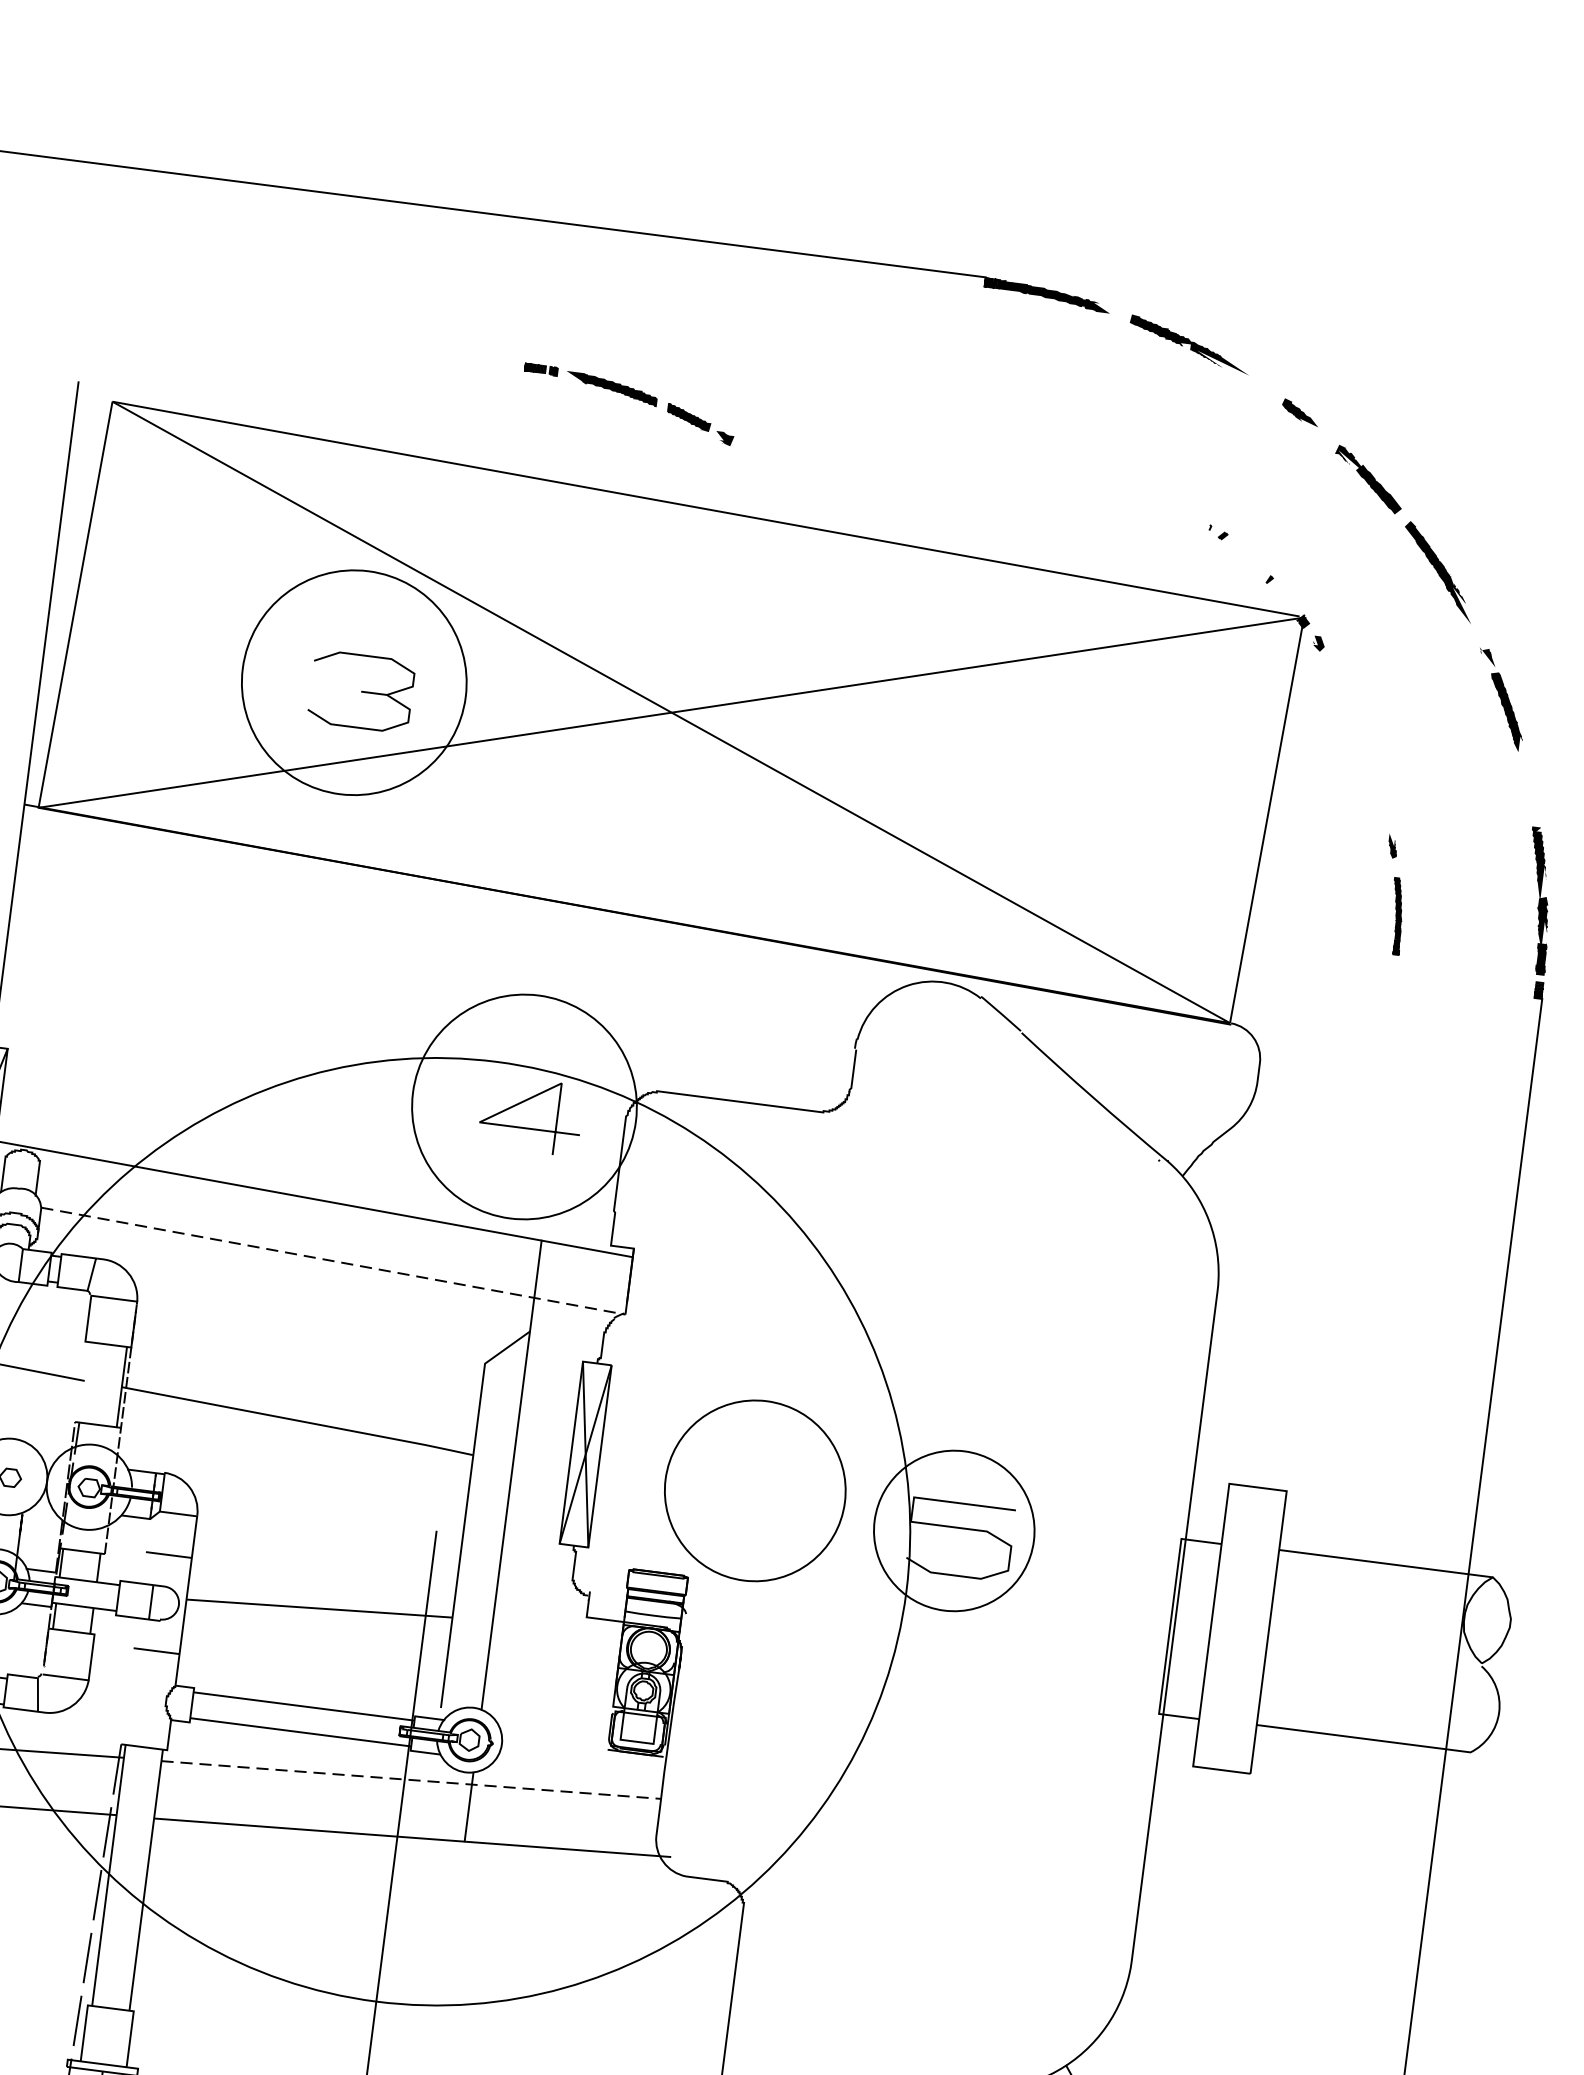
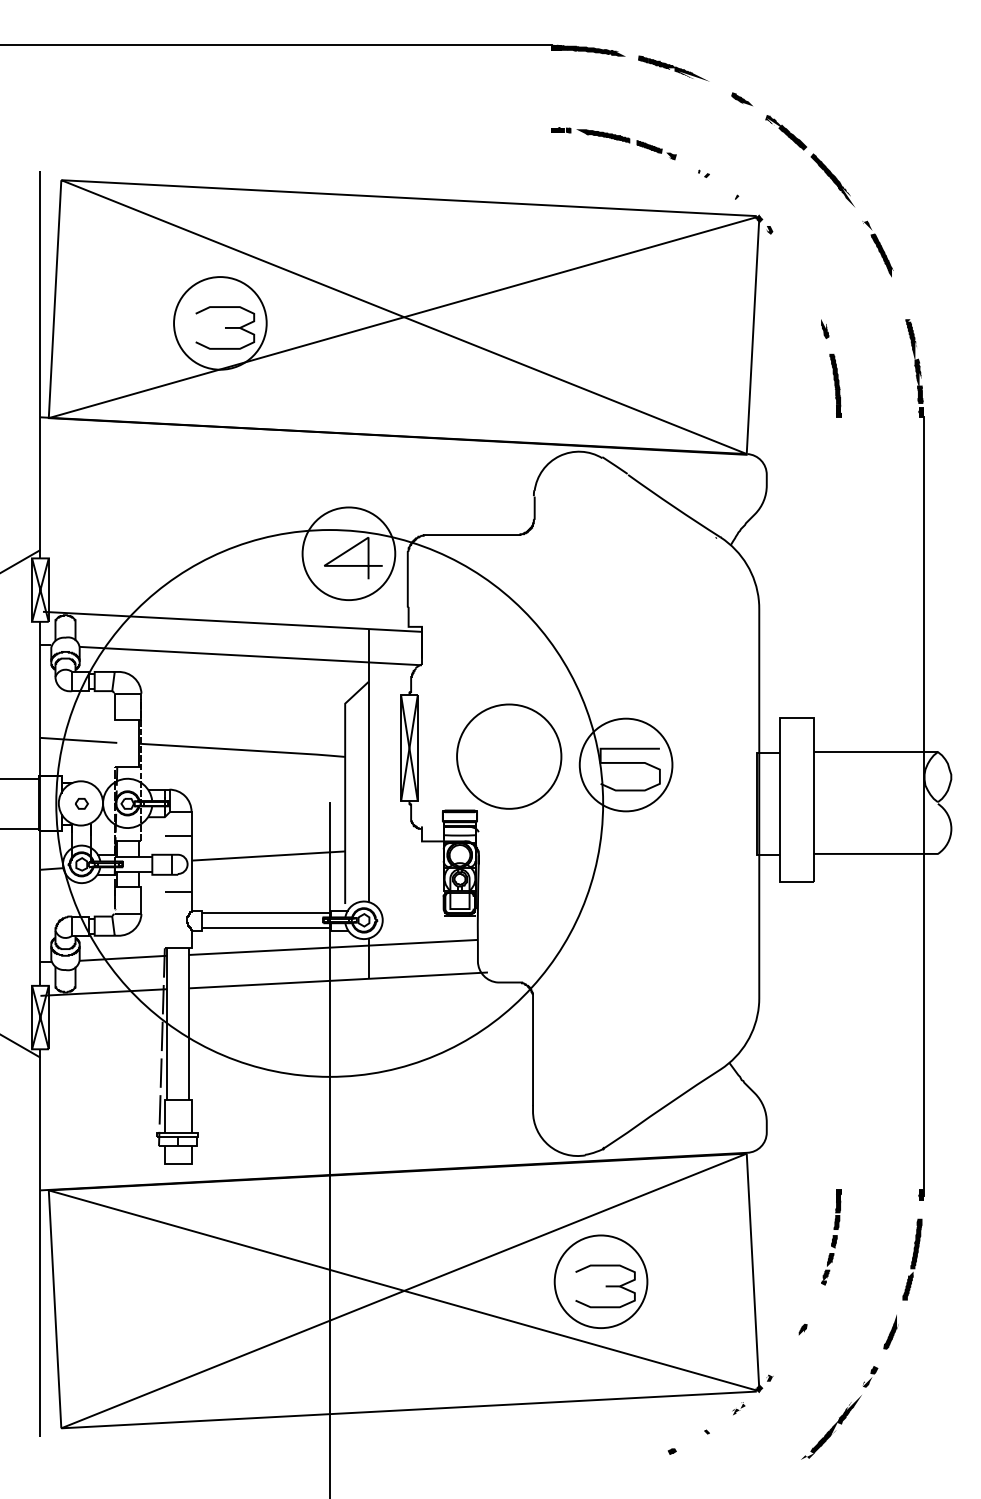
part: (627, 403) -> (613, 143), moved
circle: (354, 682) -> (220, 323), size x0.71
part: (1394, 894) -> (831, 368), size x1.43
circle: (523, 1106) -> (348, 553), size x0.71
line: (334, 1262) -> (251, 656), dashed -> solid
line: (411, 1780) -> (333, 947), dashed -> solid

